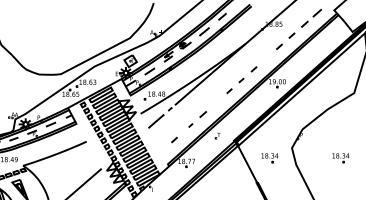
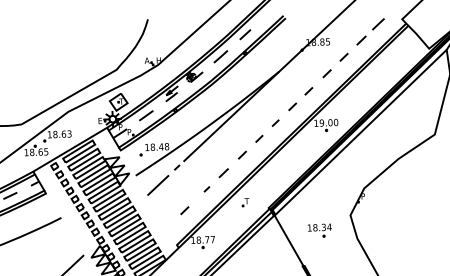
line: (265, 58) -> (308, 90), added
line: (216, 102) -> (241, 155), added
part: (340, 158) -> (419, 227), removed

